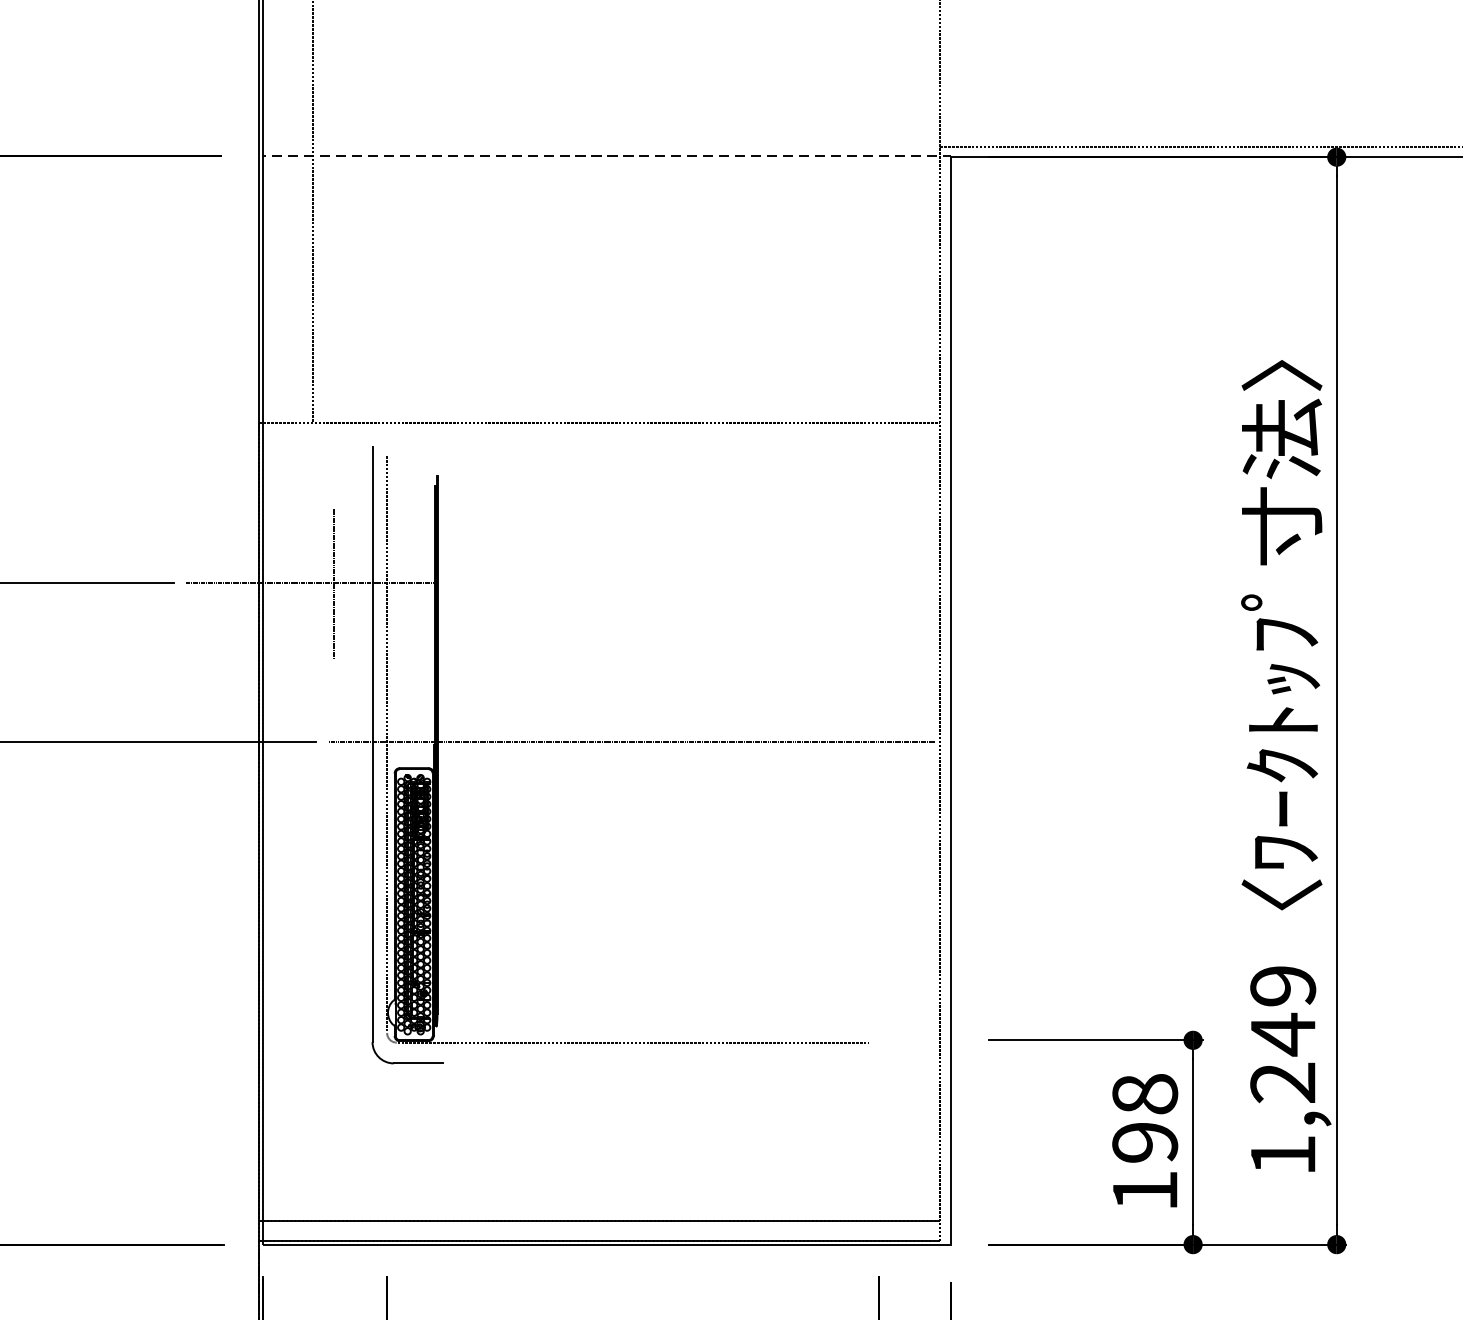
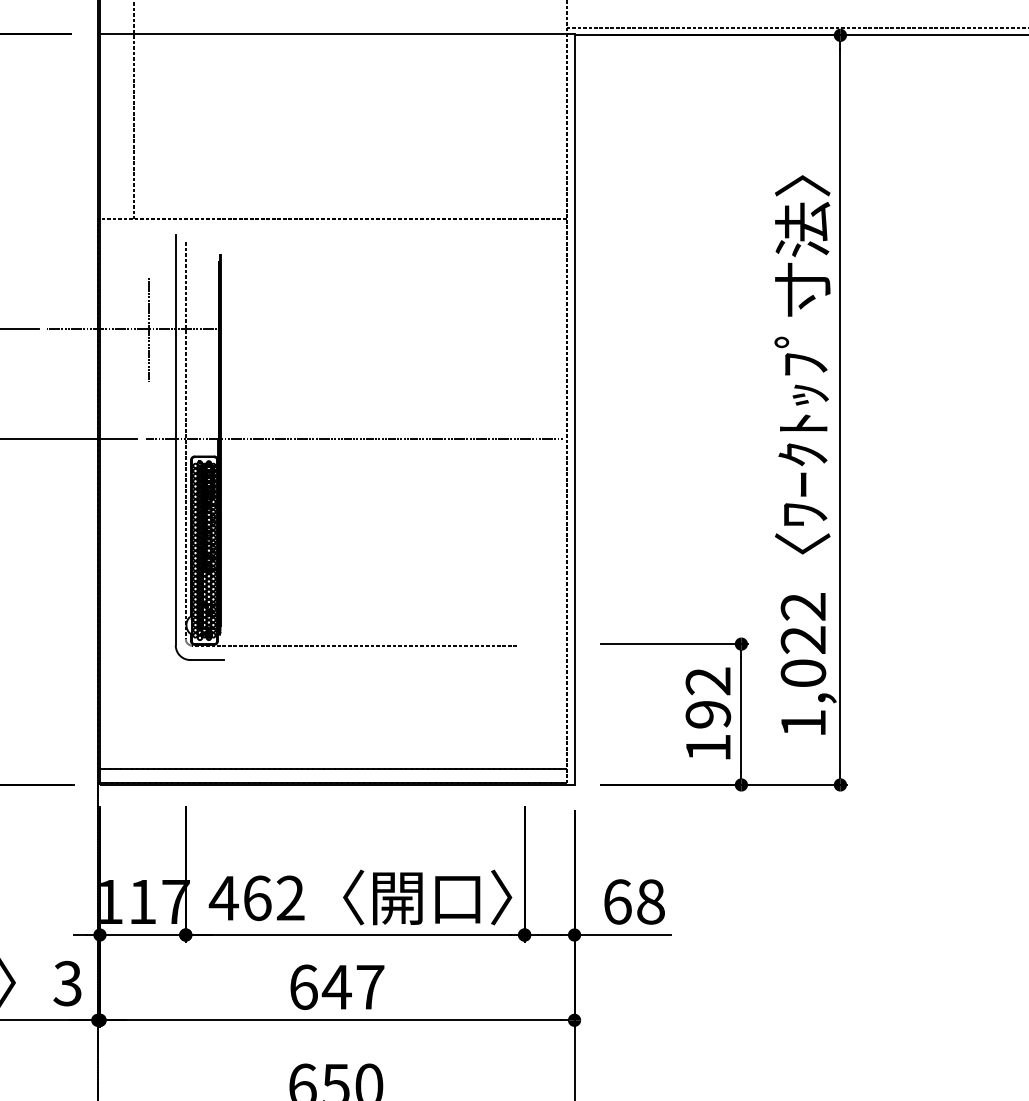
line: (608, 155) -> (338, 34), dashed -> solid
text: (1283, 1035) -> (803, 640), 1,249 -> 1,022
text: (1145, 1094) -> (708, 681), 198 -> 192

